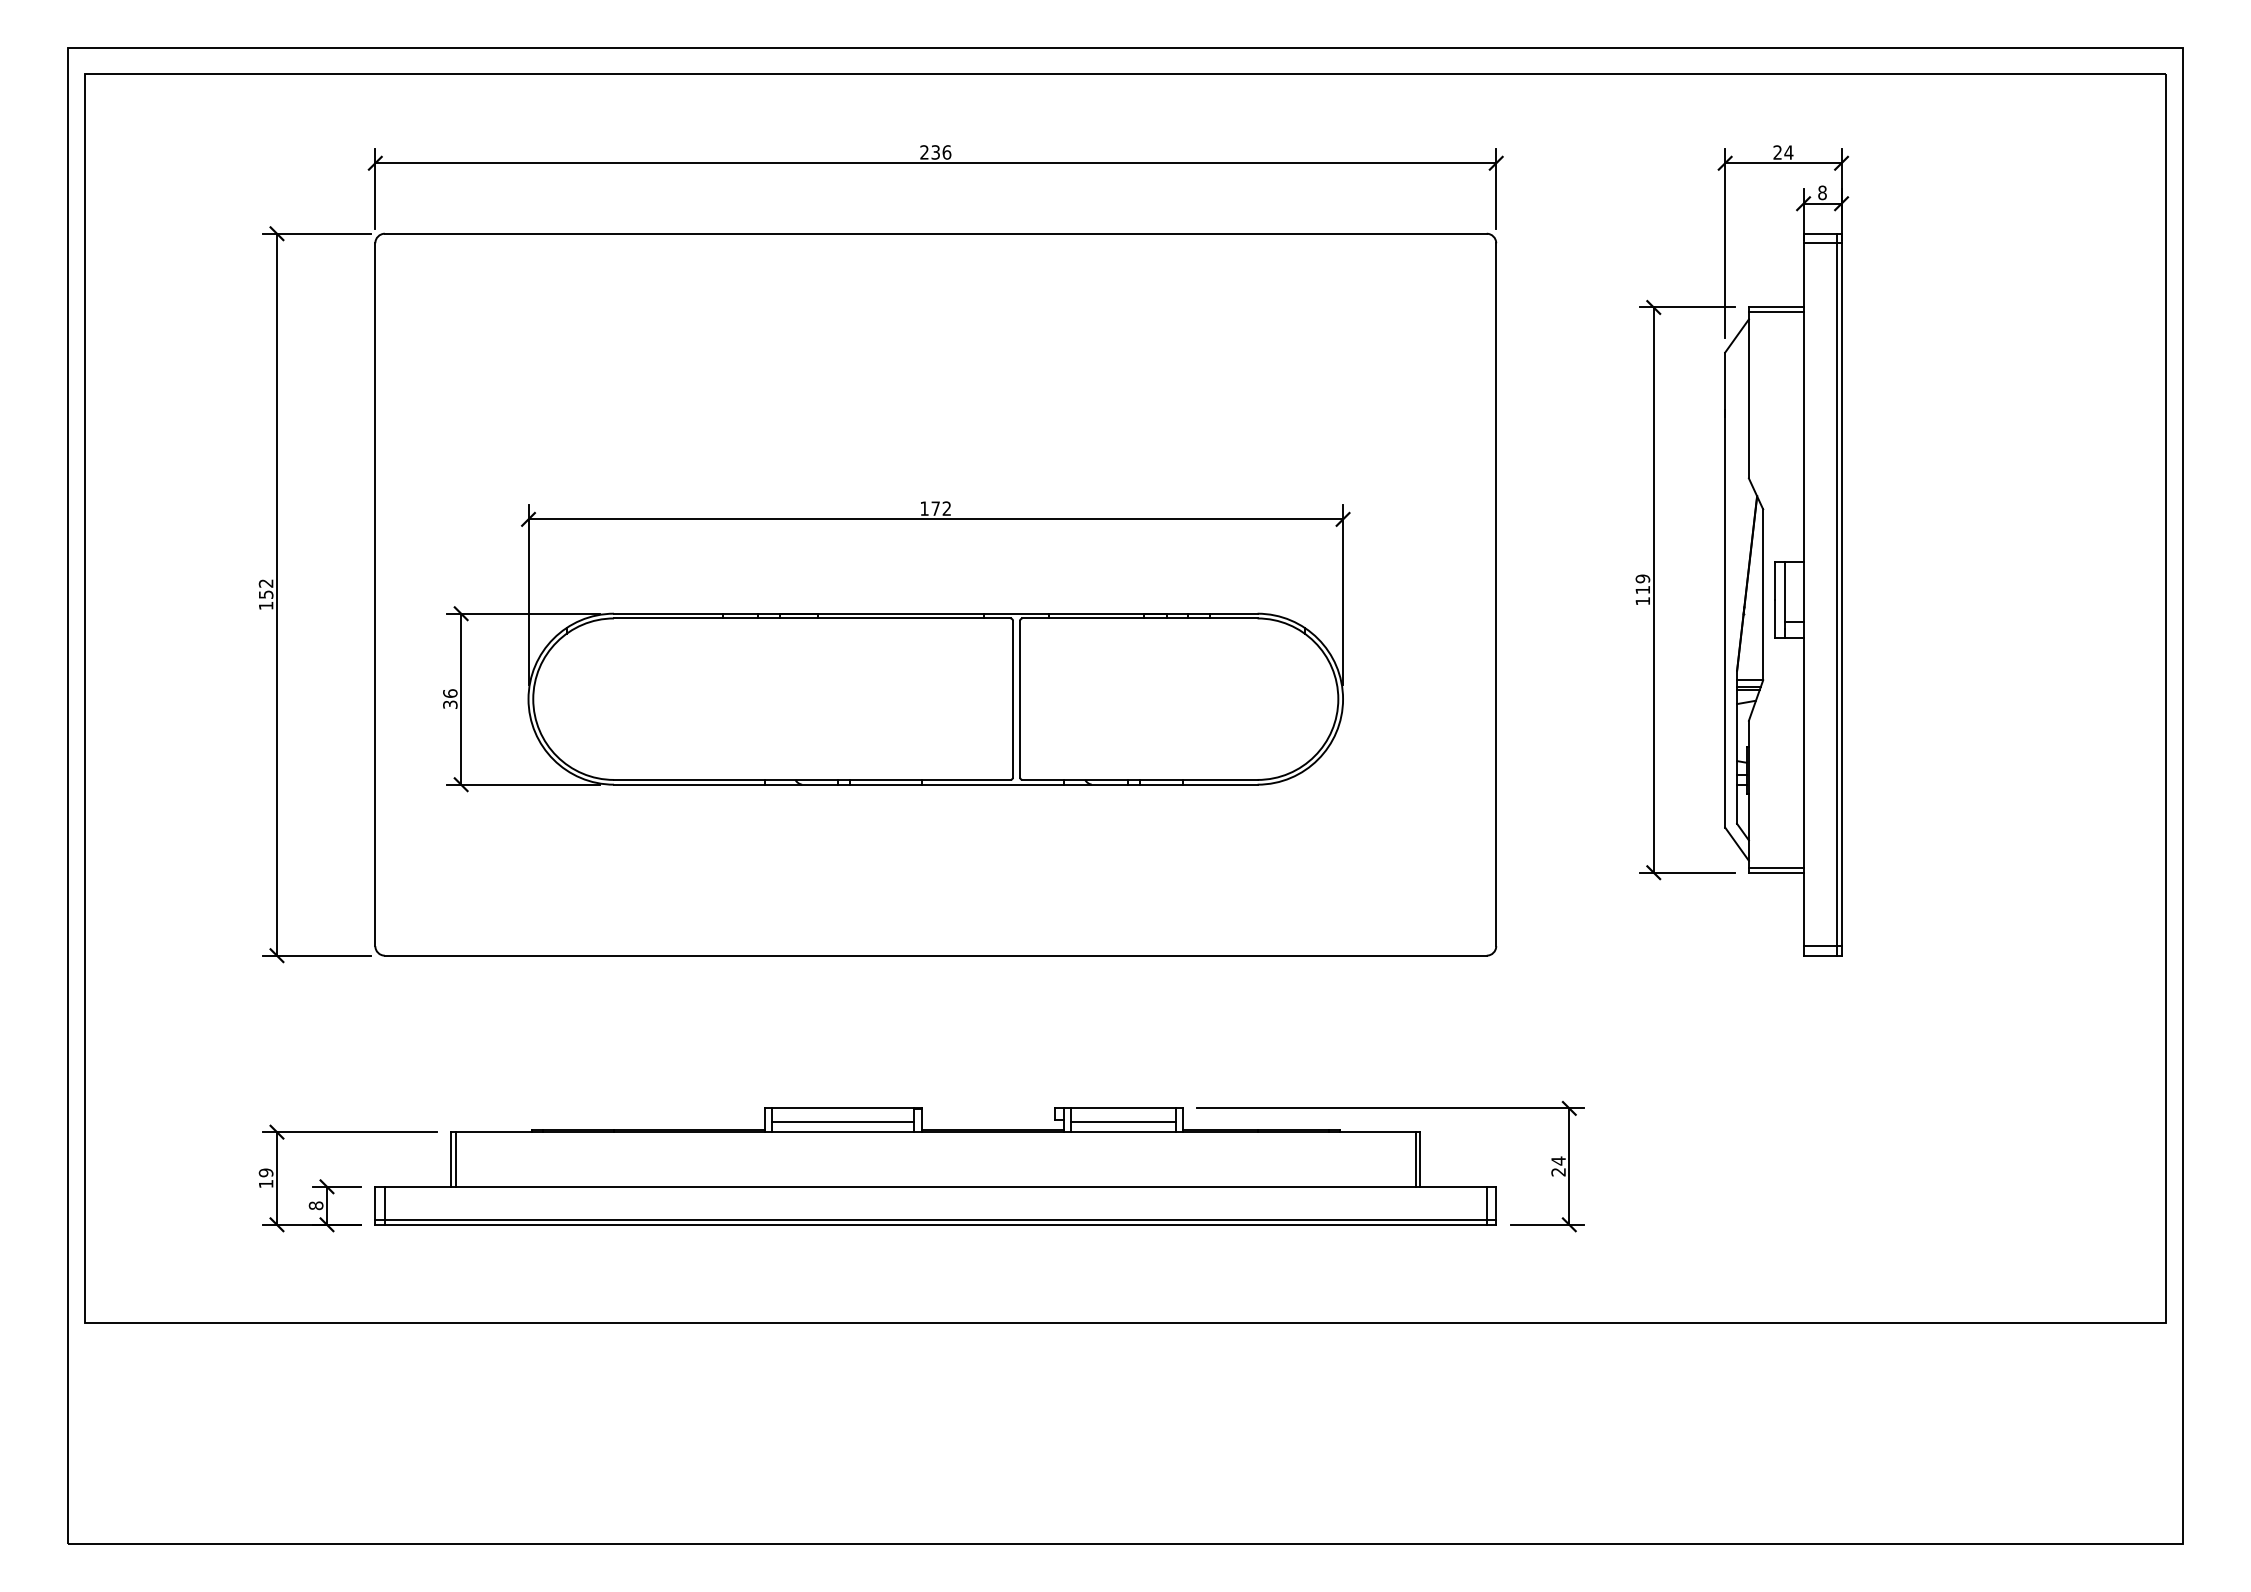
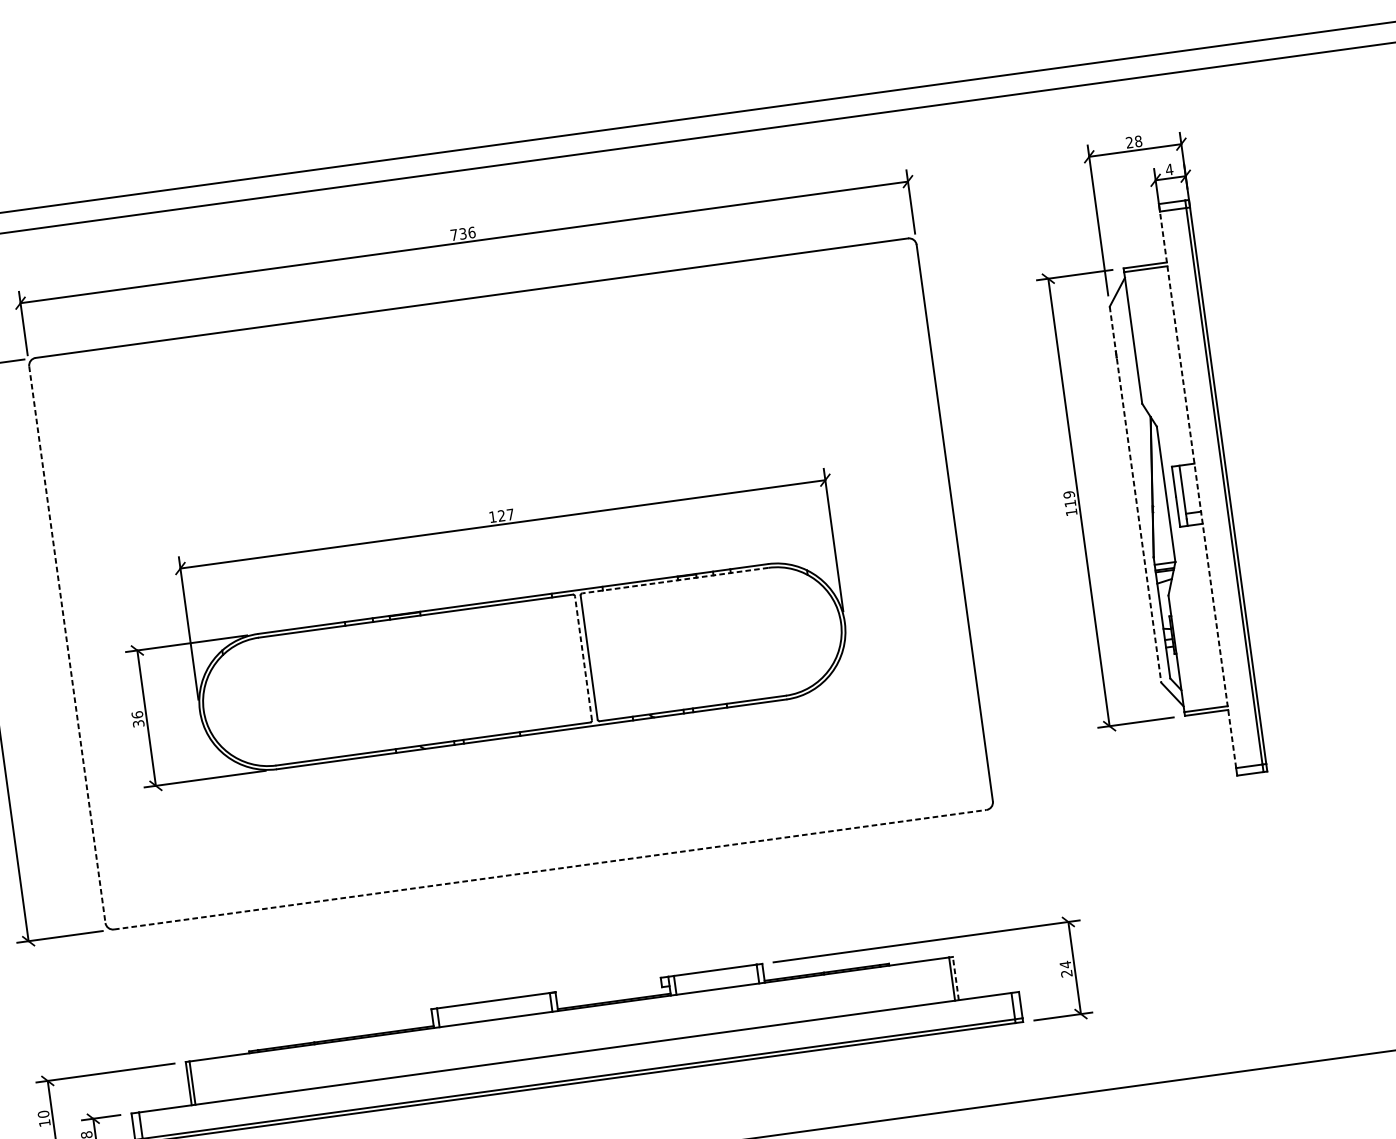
text: (924, 152) -> (454, 235), 236 -> 736
text: (1788, 152) -> (1138, 141), 24 -> 28
text: (1822, 192) -> (1169, 169), 8 -> 4
text: (940, 508) -> (505, 515), 172 -> 127
line: (1725, 590) -> (1135, 494), solid -> dashed
line: (1803, 594) -> (1198, 489), solid -> dashed
line: (375, 595) -> (67, 645), solid -> dashed
line: (1140, 618) -> (675, 580), solid -> dashed
line: (1012, 698) -> (583, 657), solid -> dashed
line: (935, 955) -> (549, 869), solid -> dashed
line: (1123, 1121) -> (716, 980), removed
line: (842, 1122) -> (494, 1011), removed
line: (1420, 1158) -> (955, 977), solid -> dashed
text: (266, 1172) -> (43, 1114), 19 -> 10

